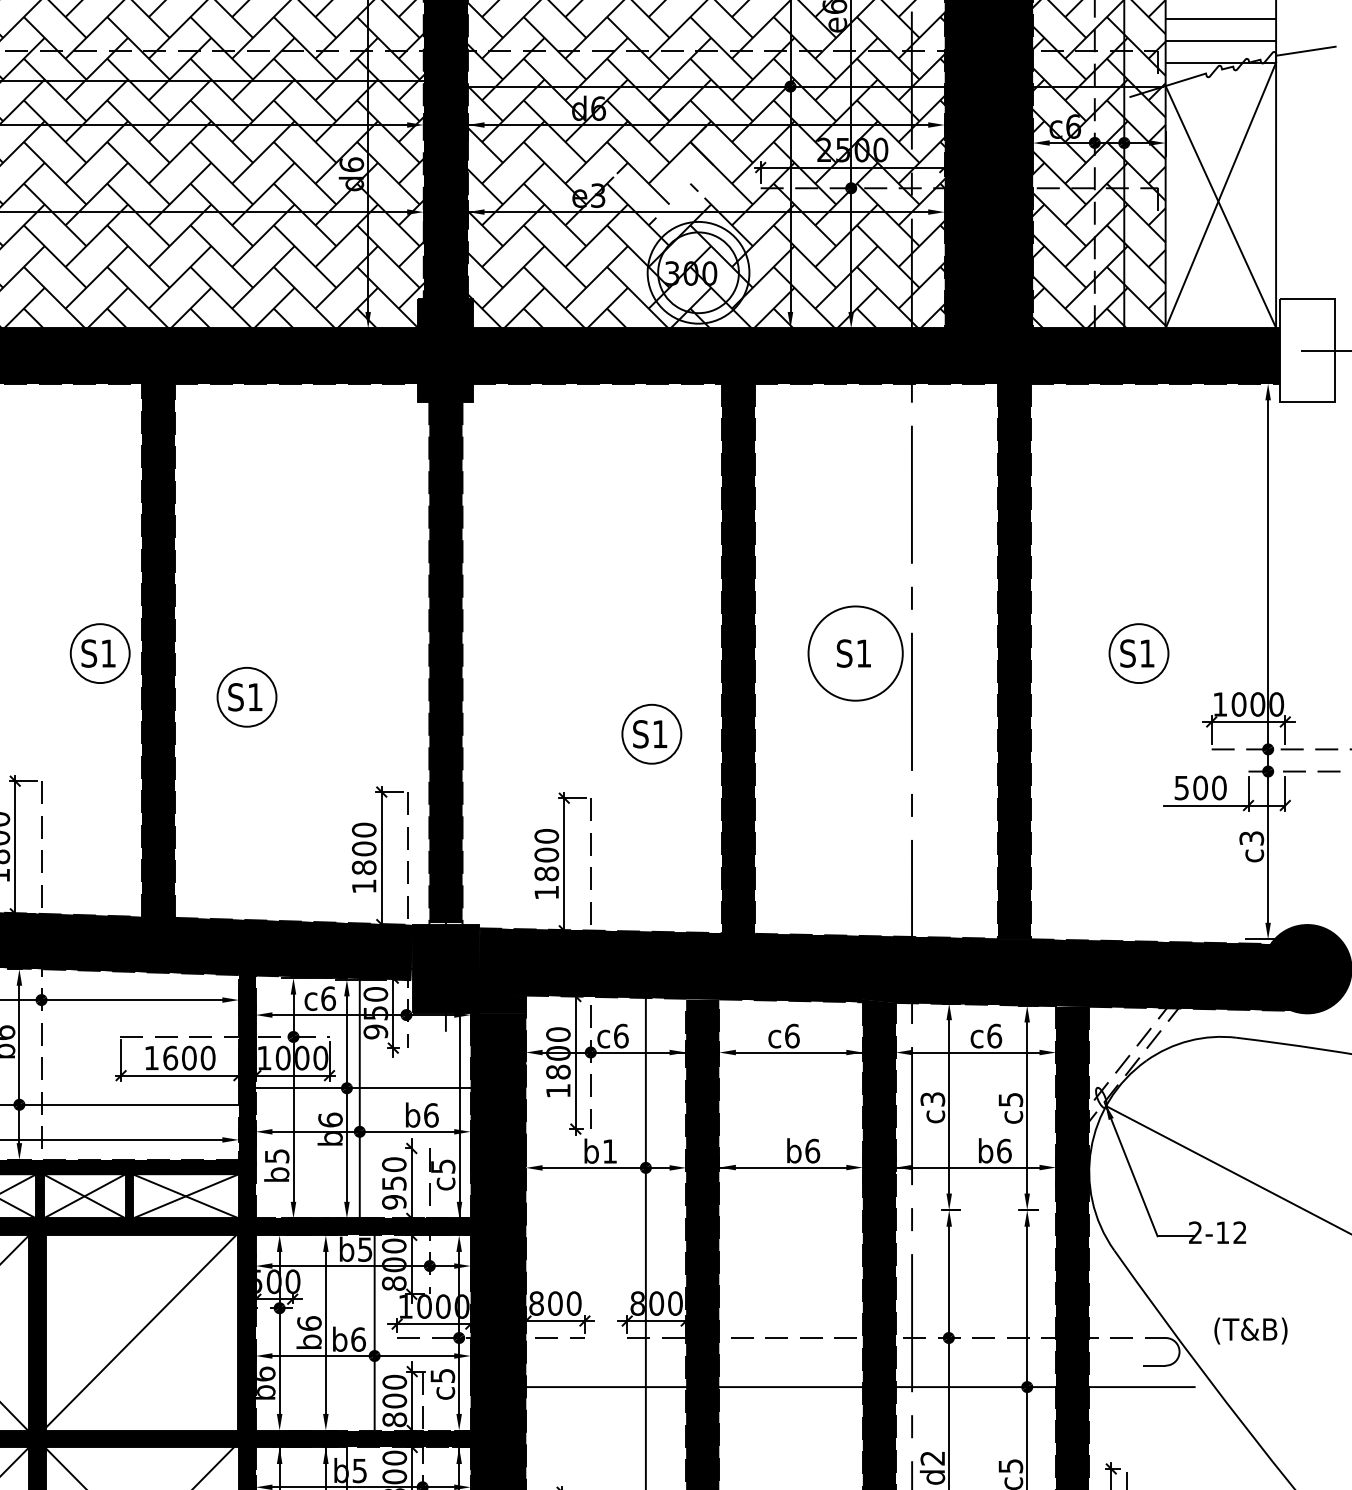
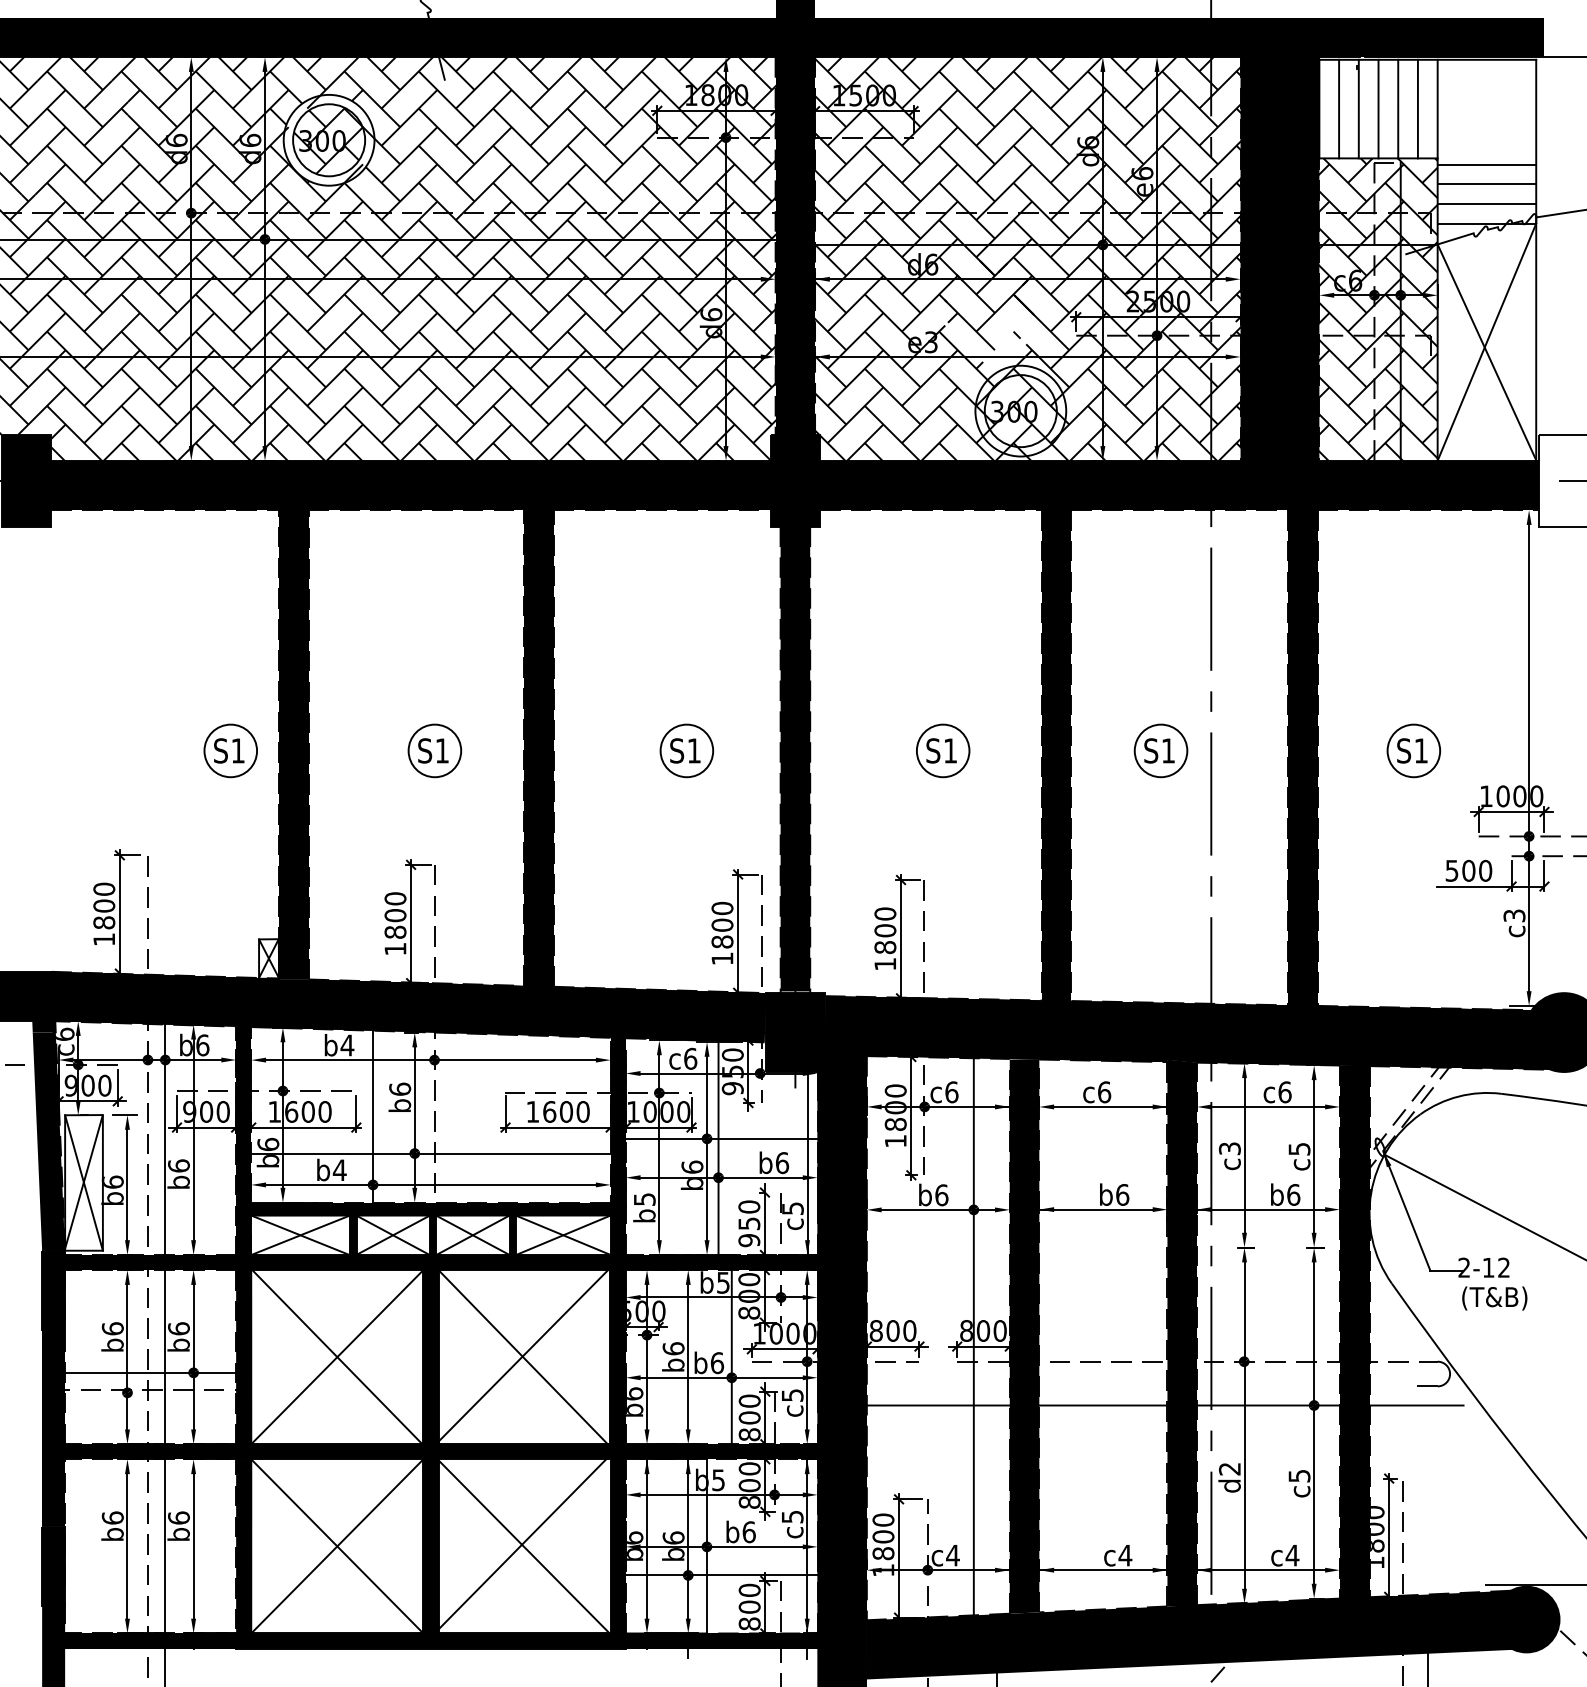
part: (99, 653) -> (434, 750), moved
circle: (855, 653) -> (1160, 750), size x0.62
part: (246, 696) -> (686, 750), moved
part: (652, 733) -> (943, 750), moved
text: (609, 1151) -> (941, 1195), b1 -> b6
text: (1250, 1331) -> (1494, 1298), moved
line: (140, 1333) -> (522, 1357), added

